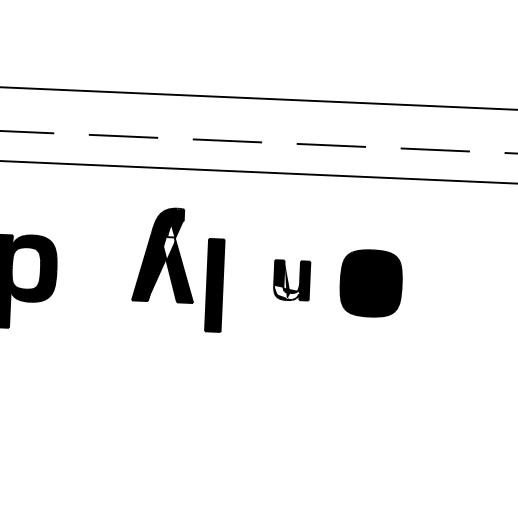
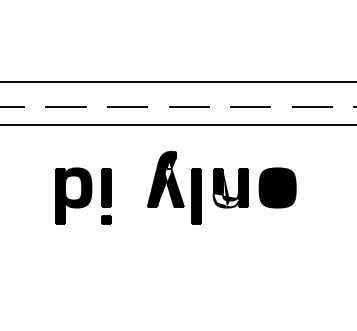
part: (178, 269) -> (174, 187), moved
part: (291, 280) -> (230, 188), size x1.67
part: (81, 285) -> (106, 196), added

